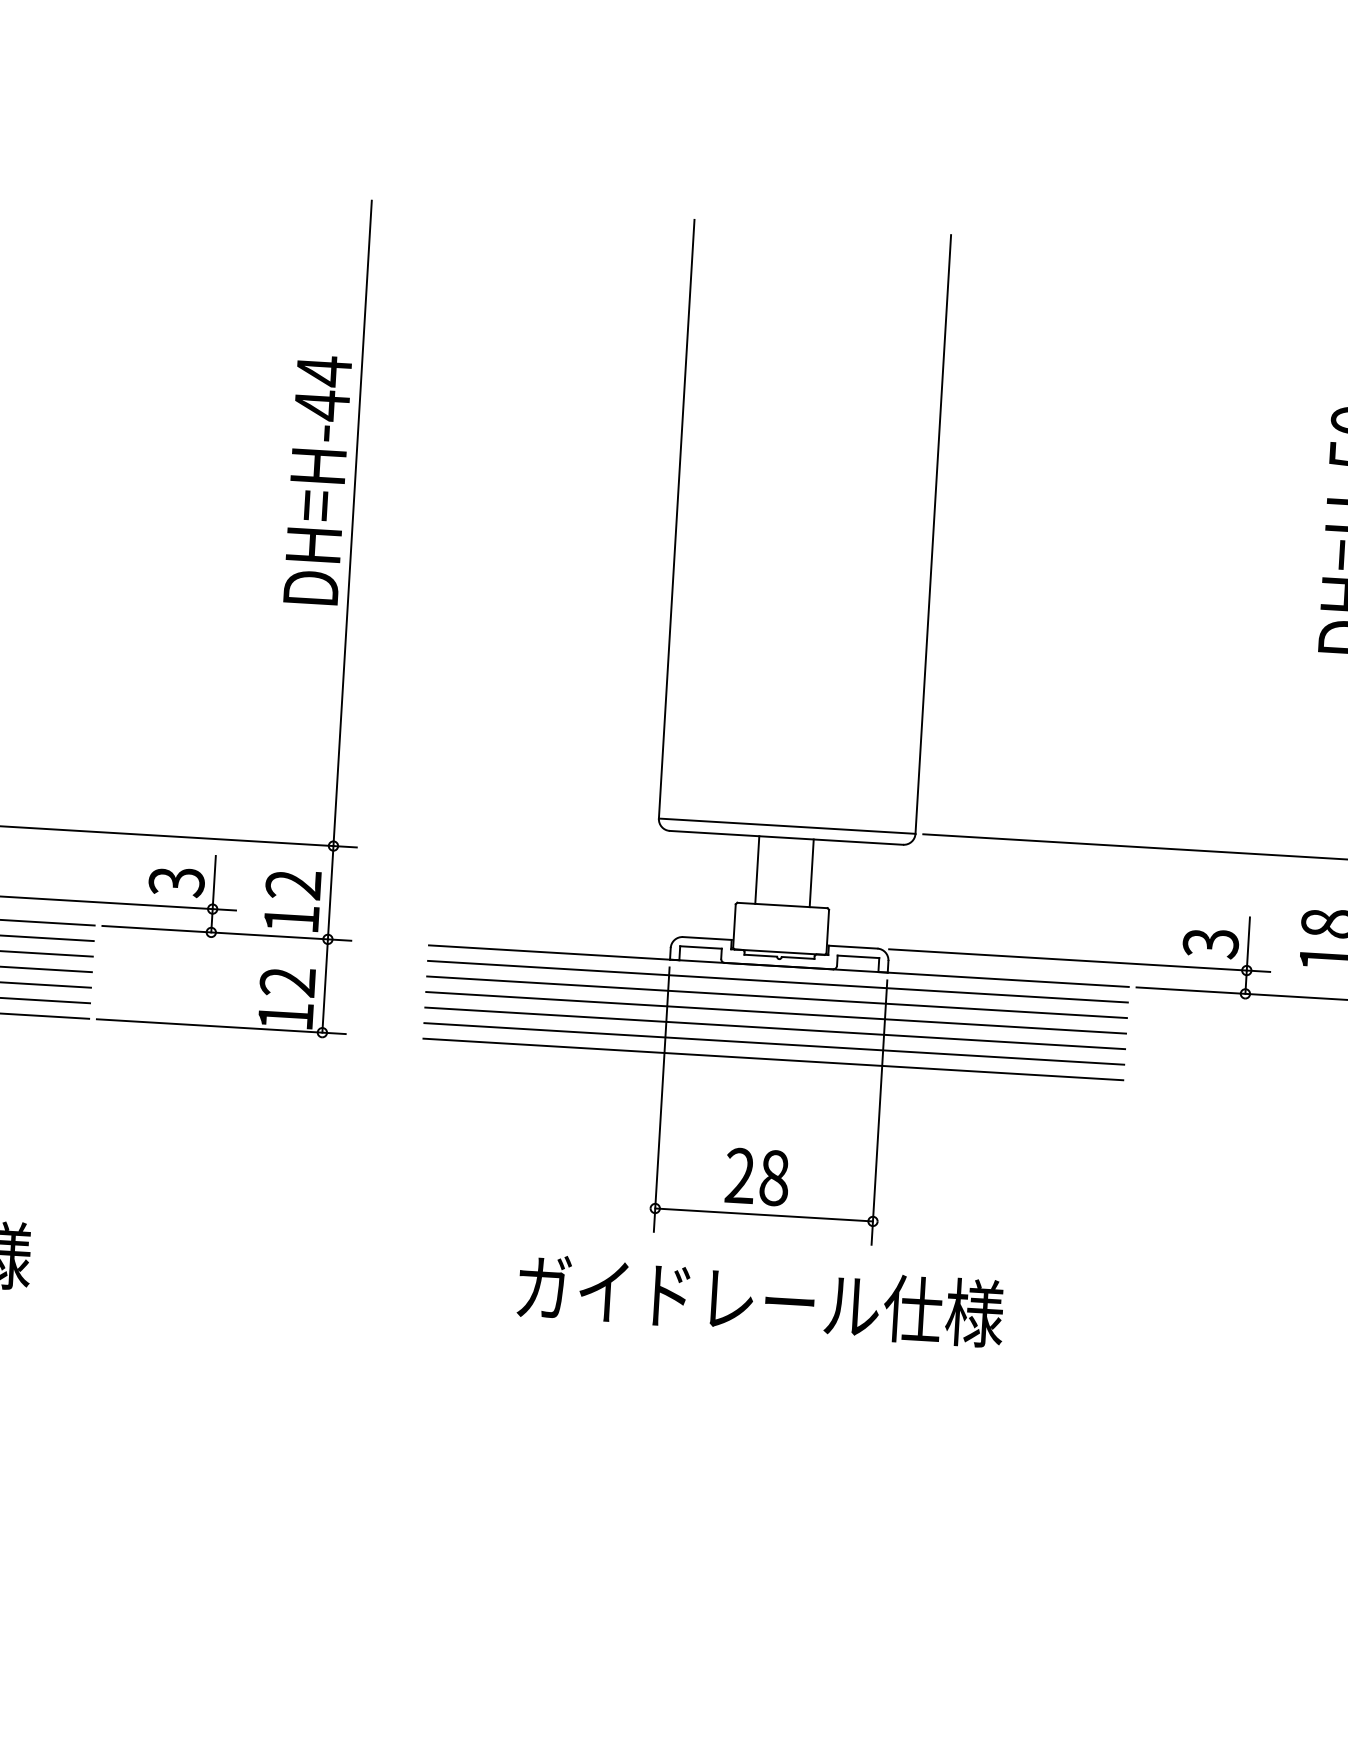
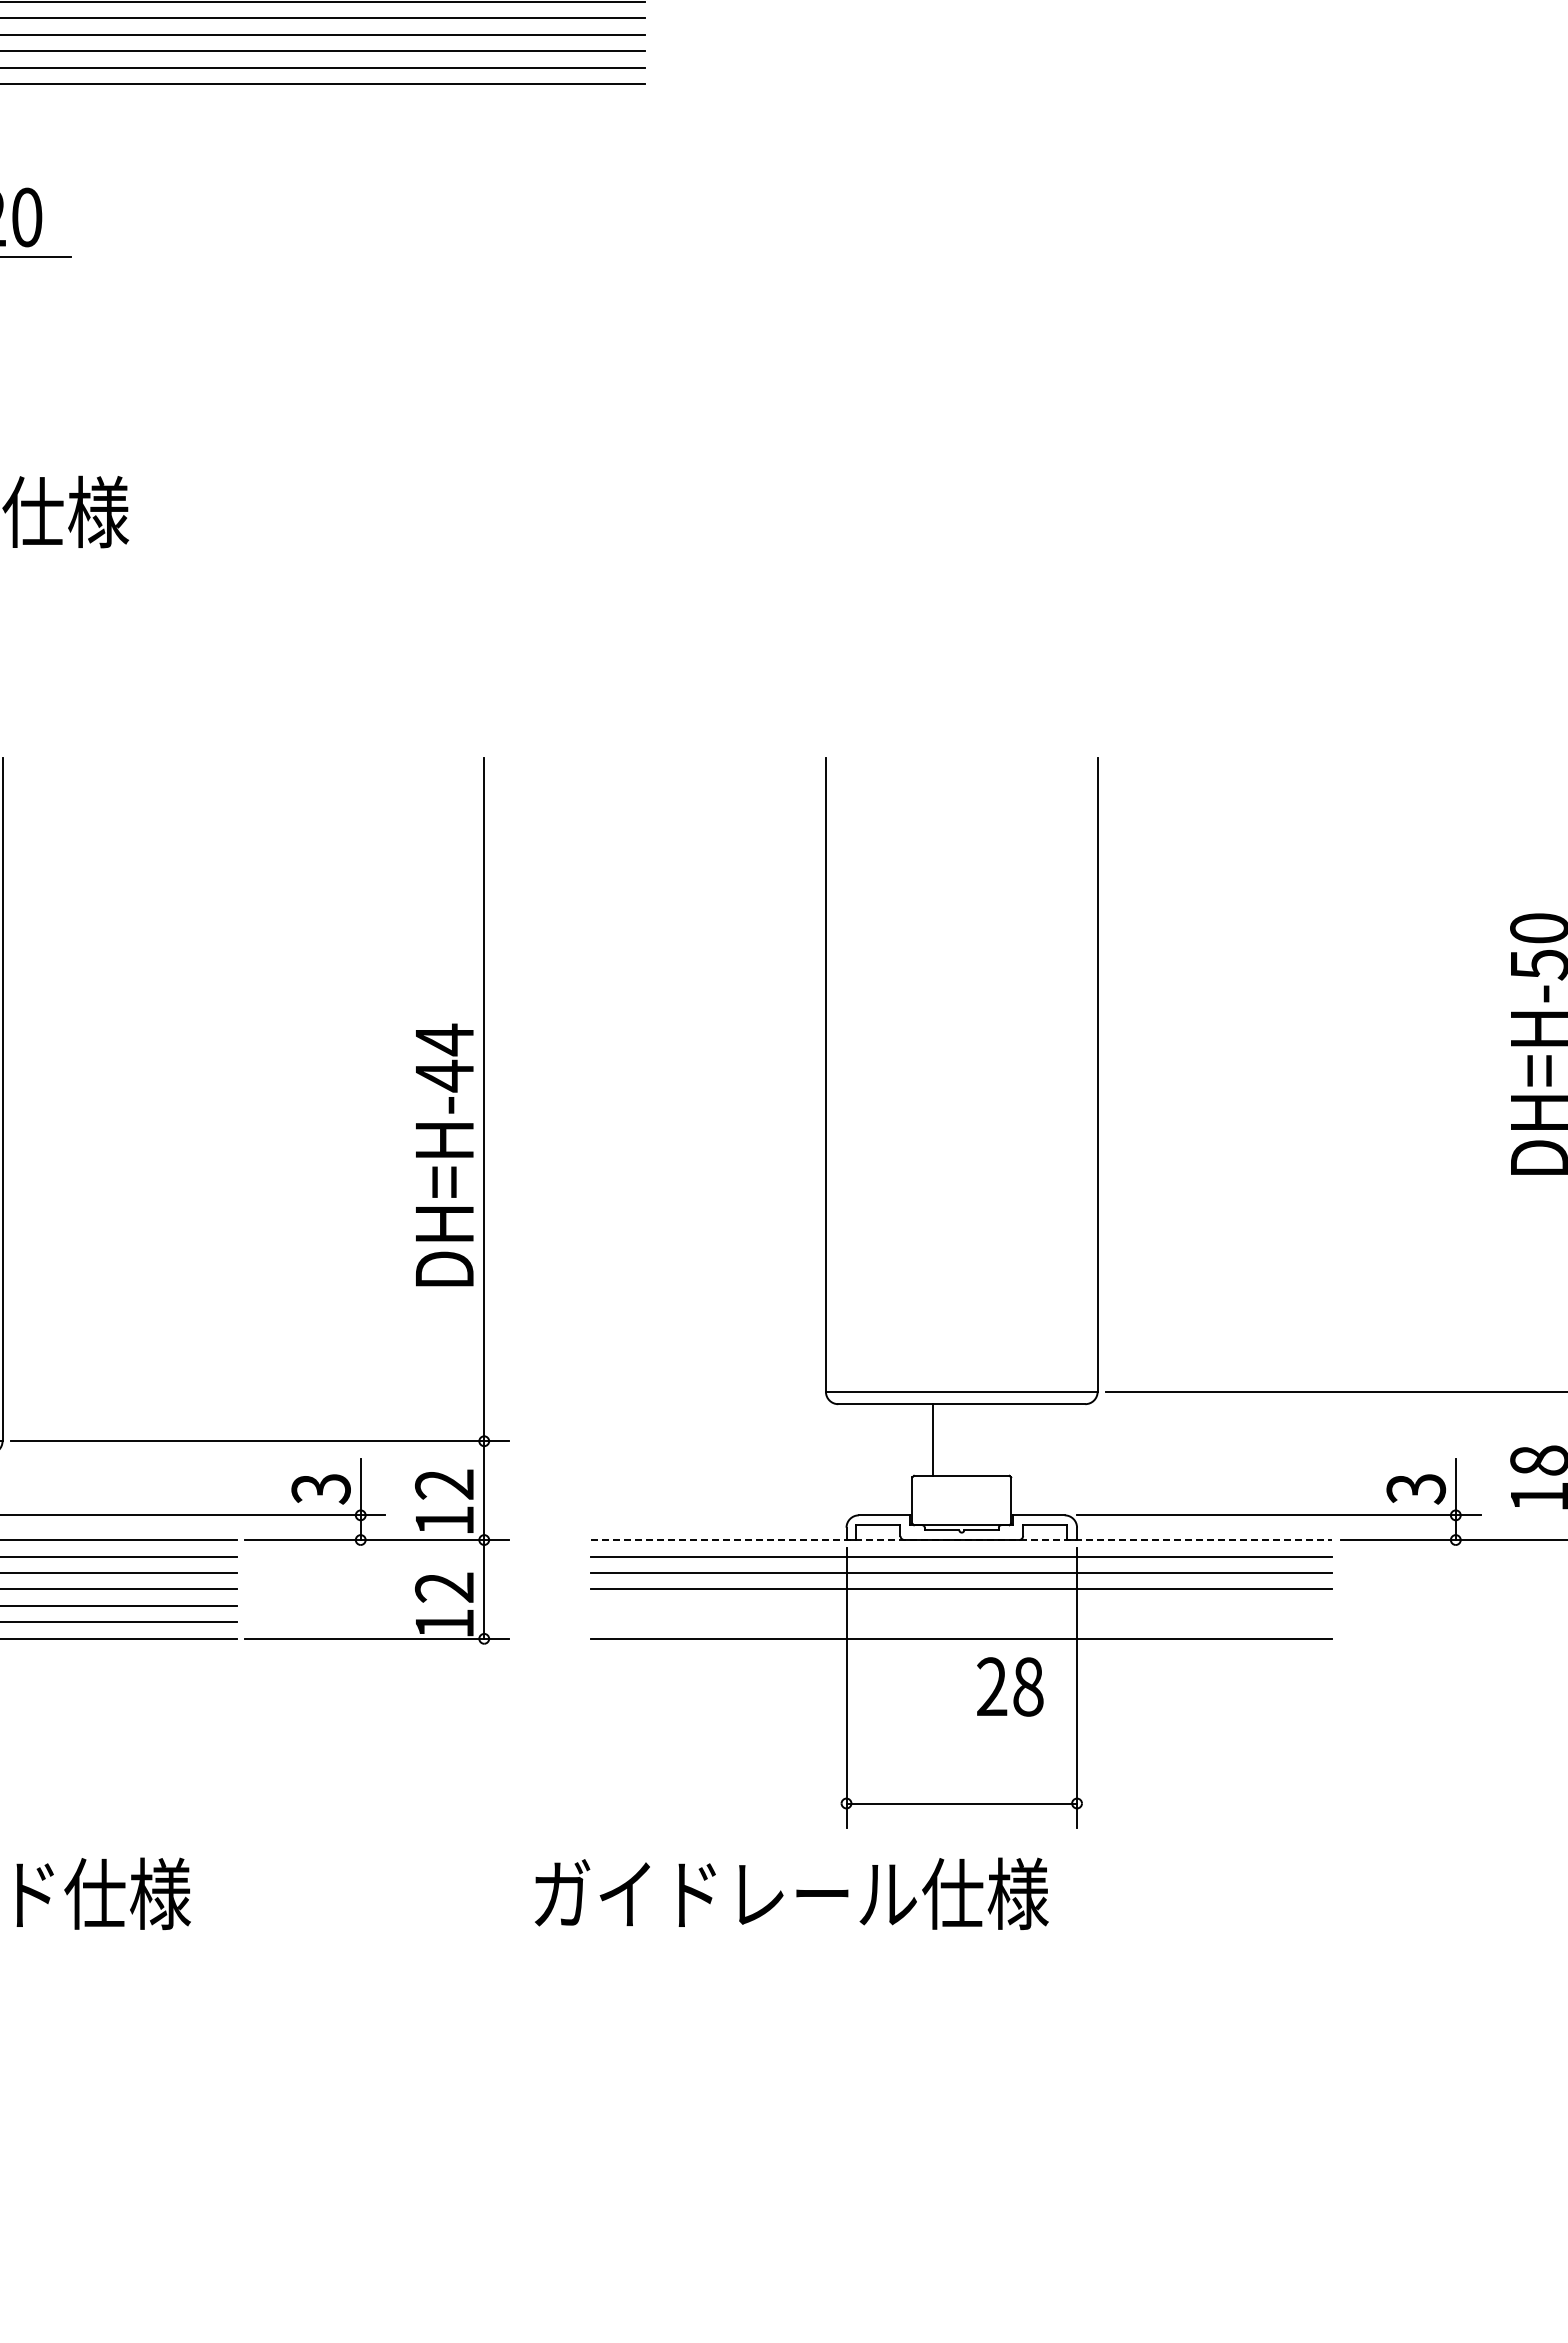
text: (317, 479) -> (444, 1154), moved
line: (811, 872) -> (990, 1439), removed
line: (778, 966) -> (961, 1540), solid -> dashed
line: (774, 1027) -> (961, 1605), removed
line: (773, 1044) -> (961, 1622), removed
text: (757, 1176) -> (1010, 1686), moved
text: (760, 1300) -> (791, 1893), moved

